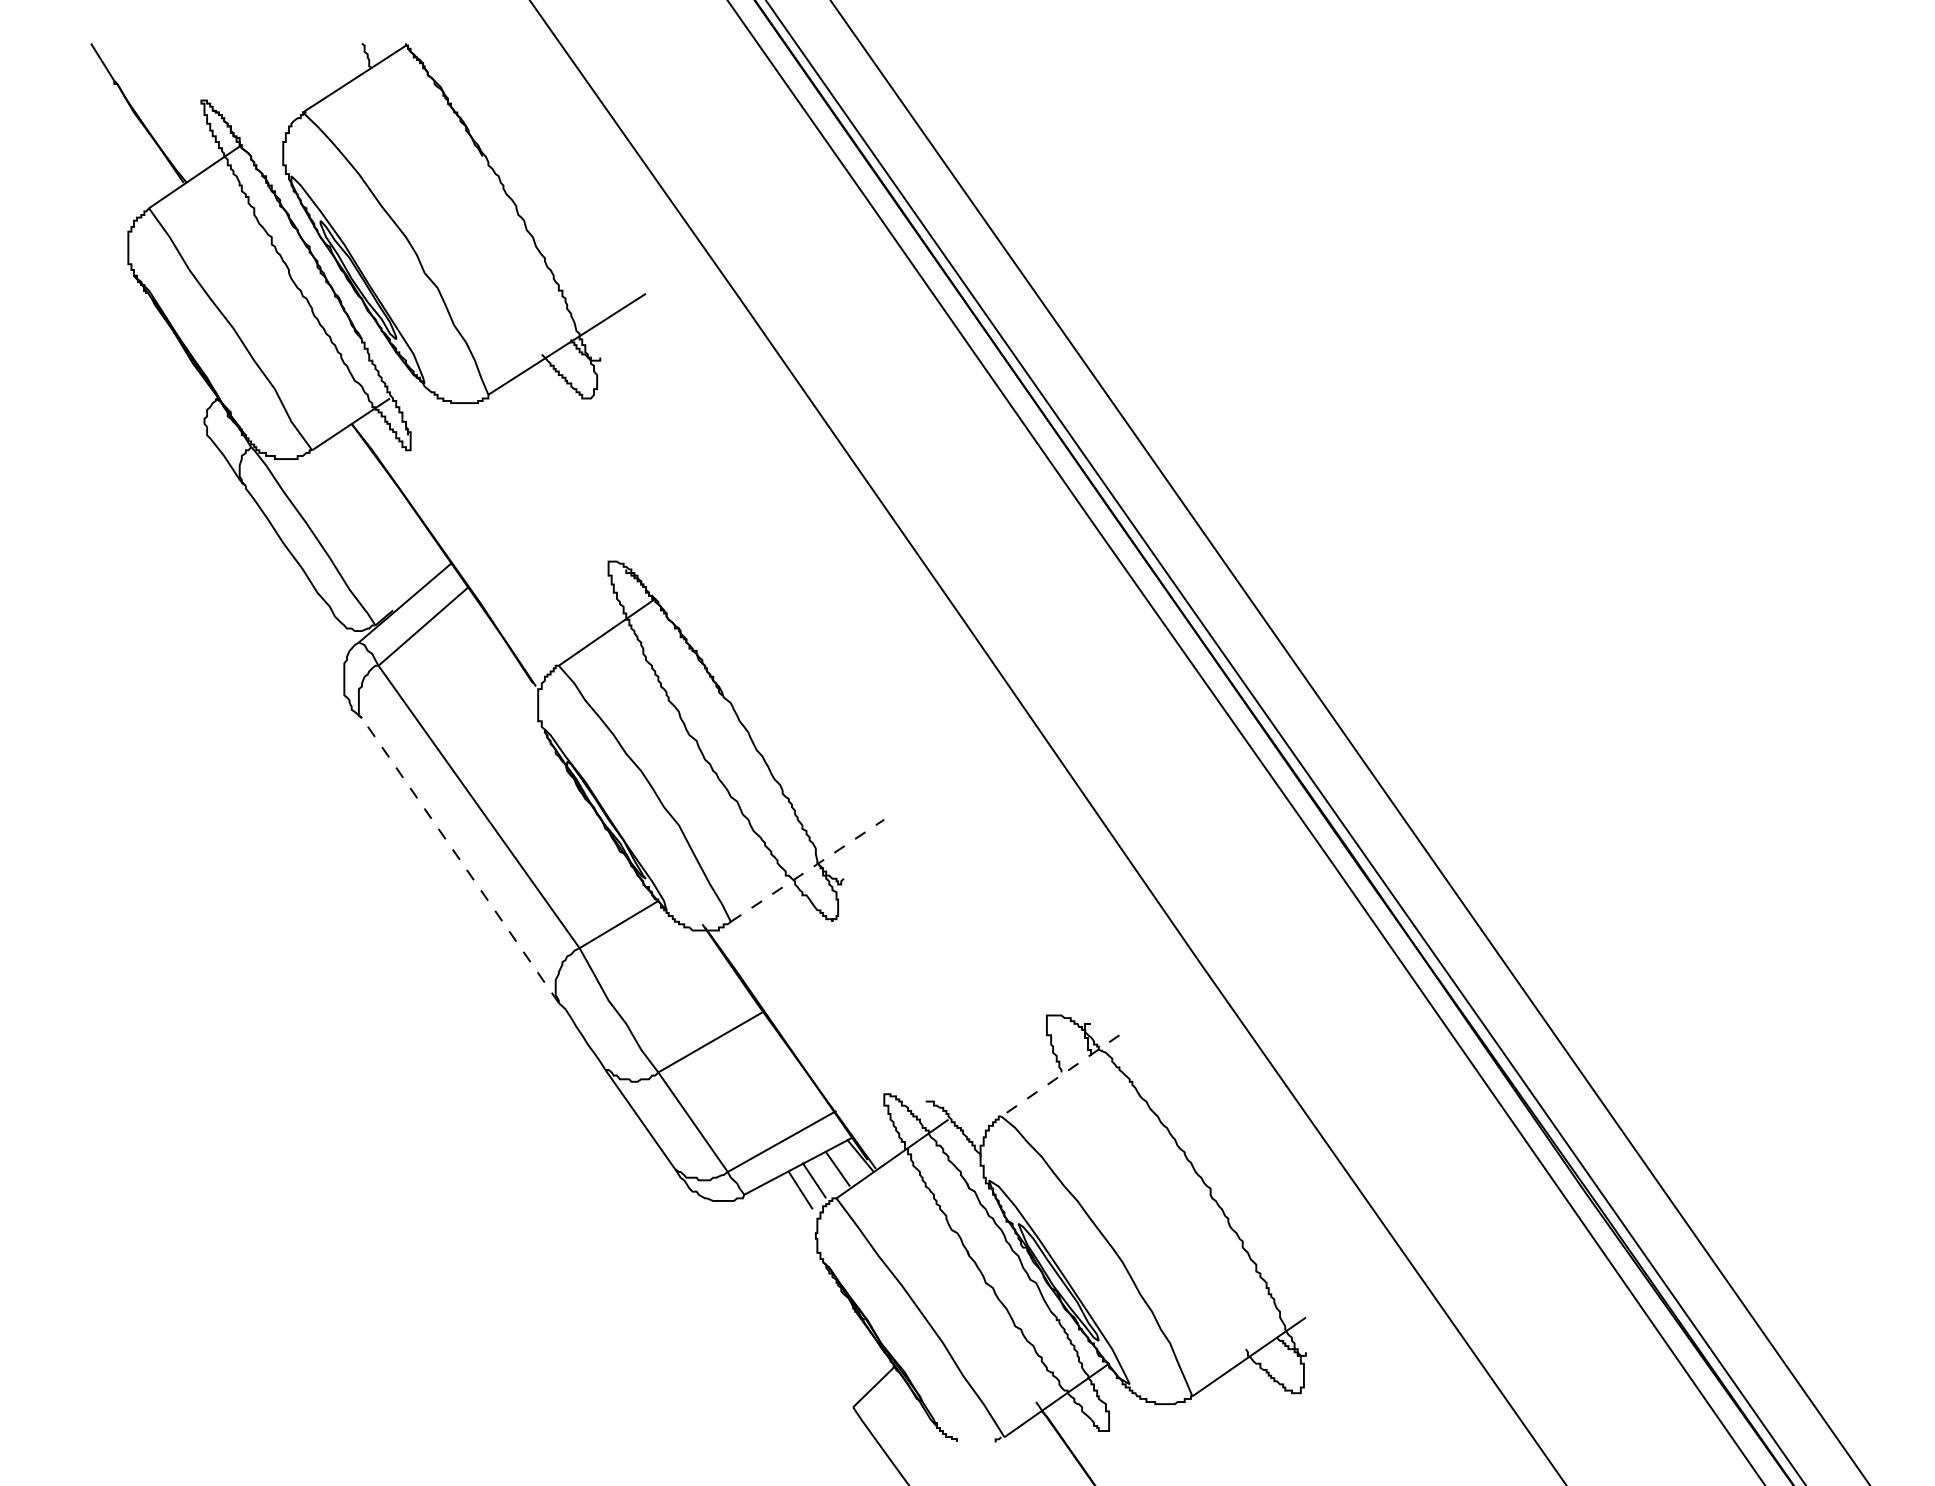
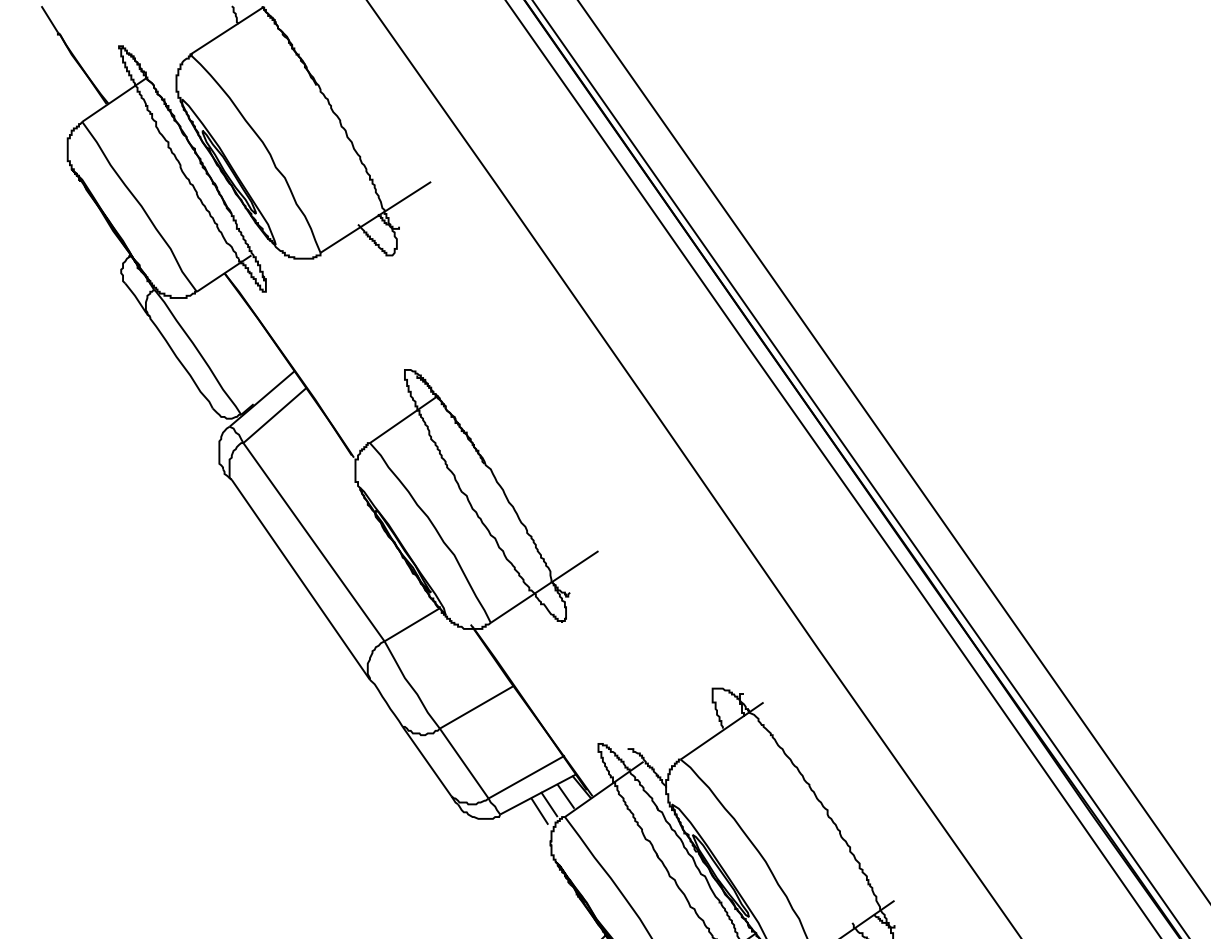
line: (460, 860) -> (300, 579), dashed -> solid
line: (808, 870) -> (545, 586), dashed -> solid
line: (1060, 1075) -> (722, 730), dashed -> solid

